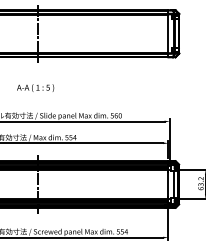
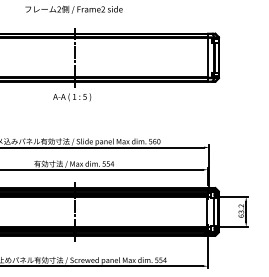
text: (35, 88) -> (72, 97), moved

